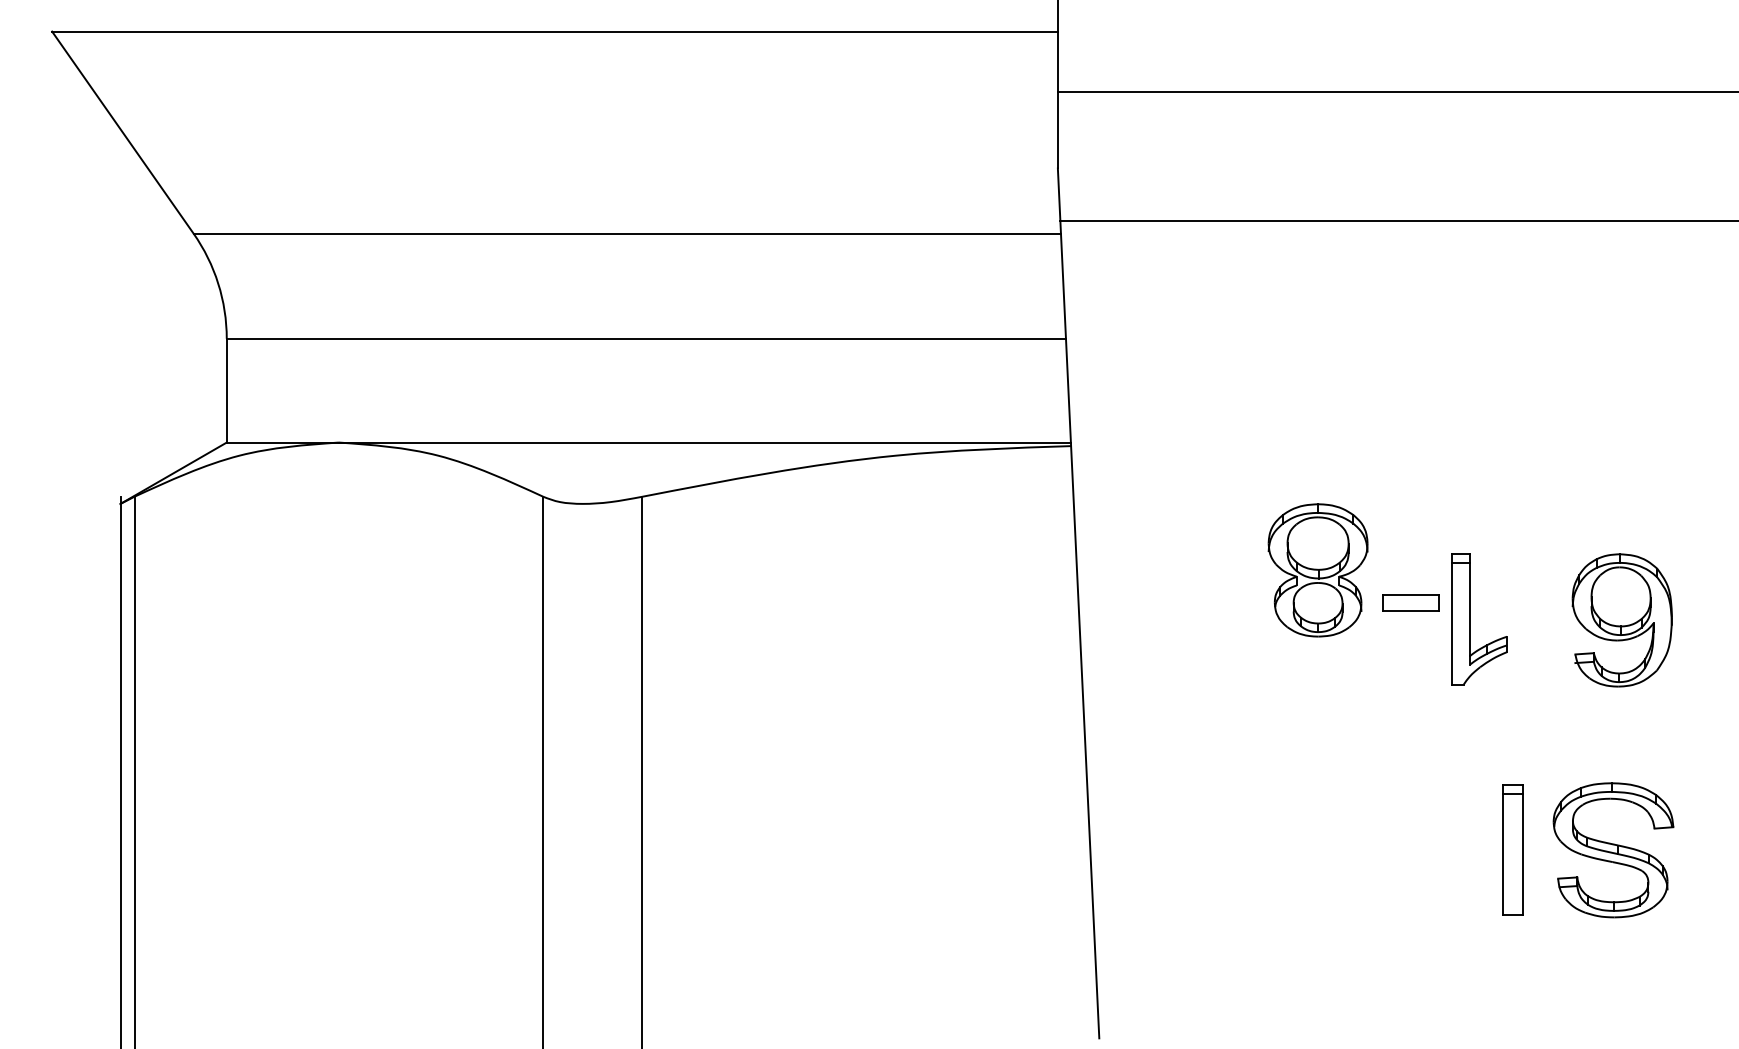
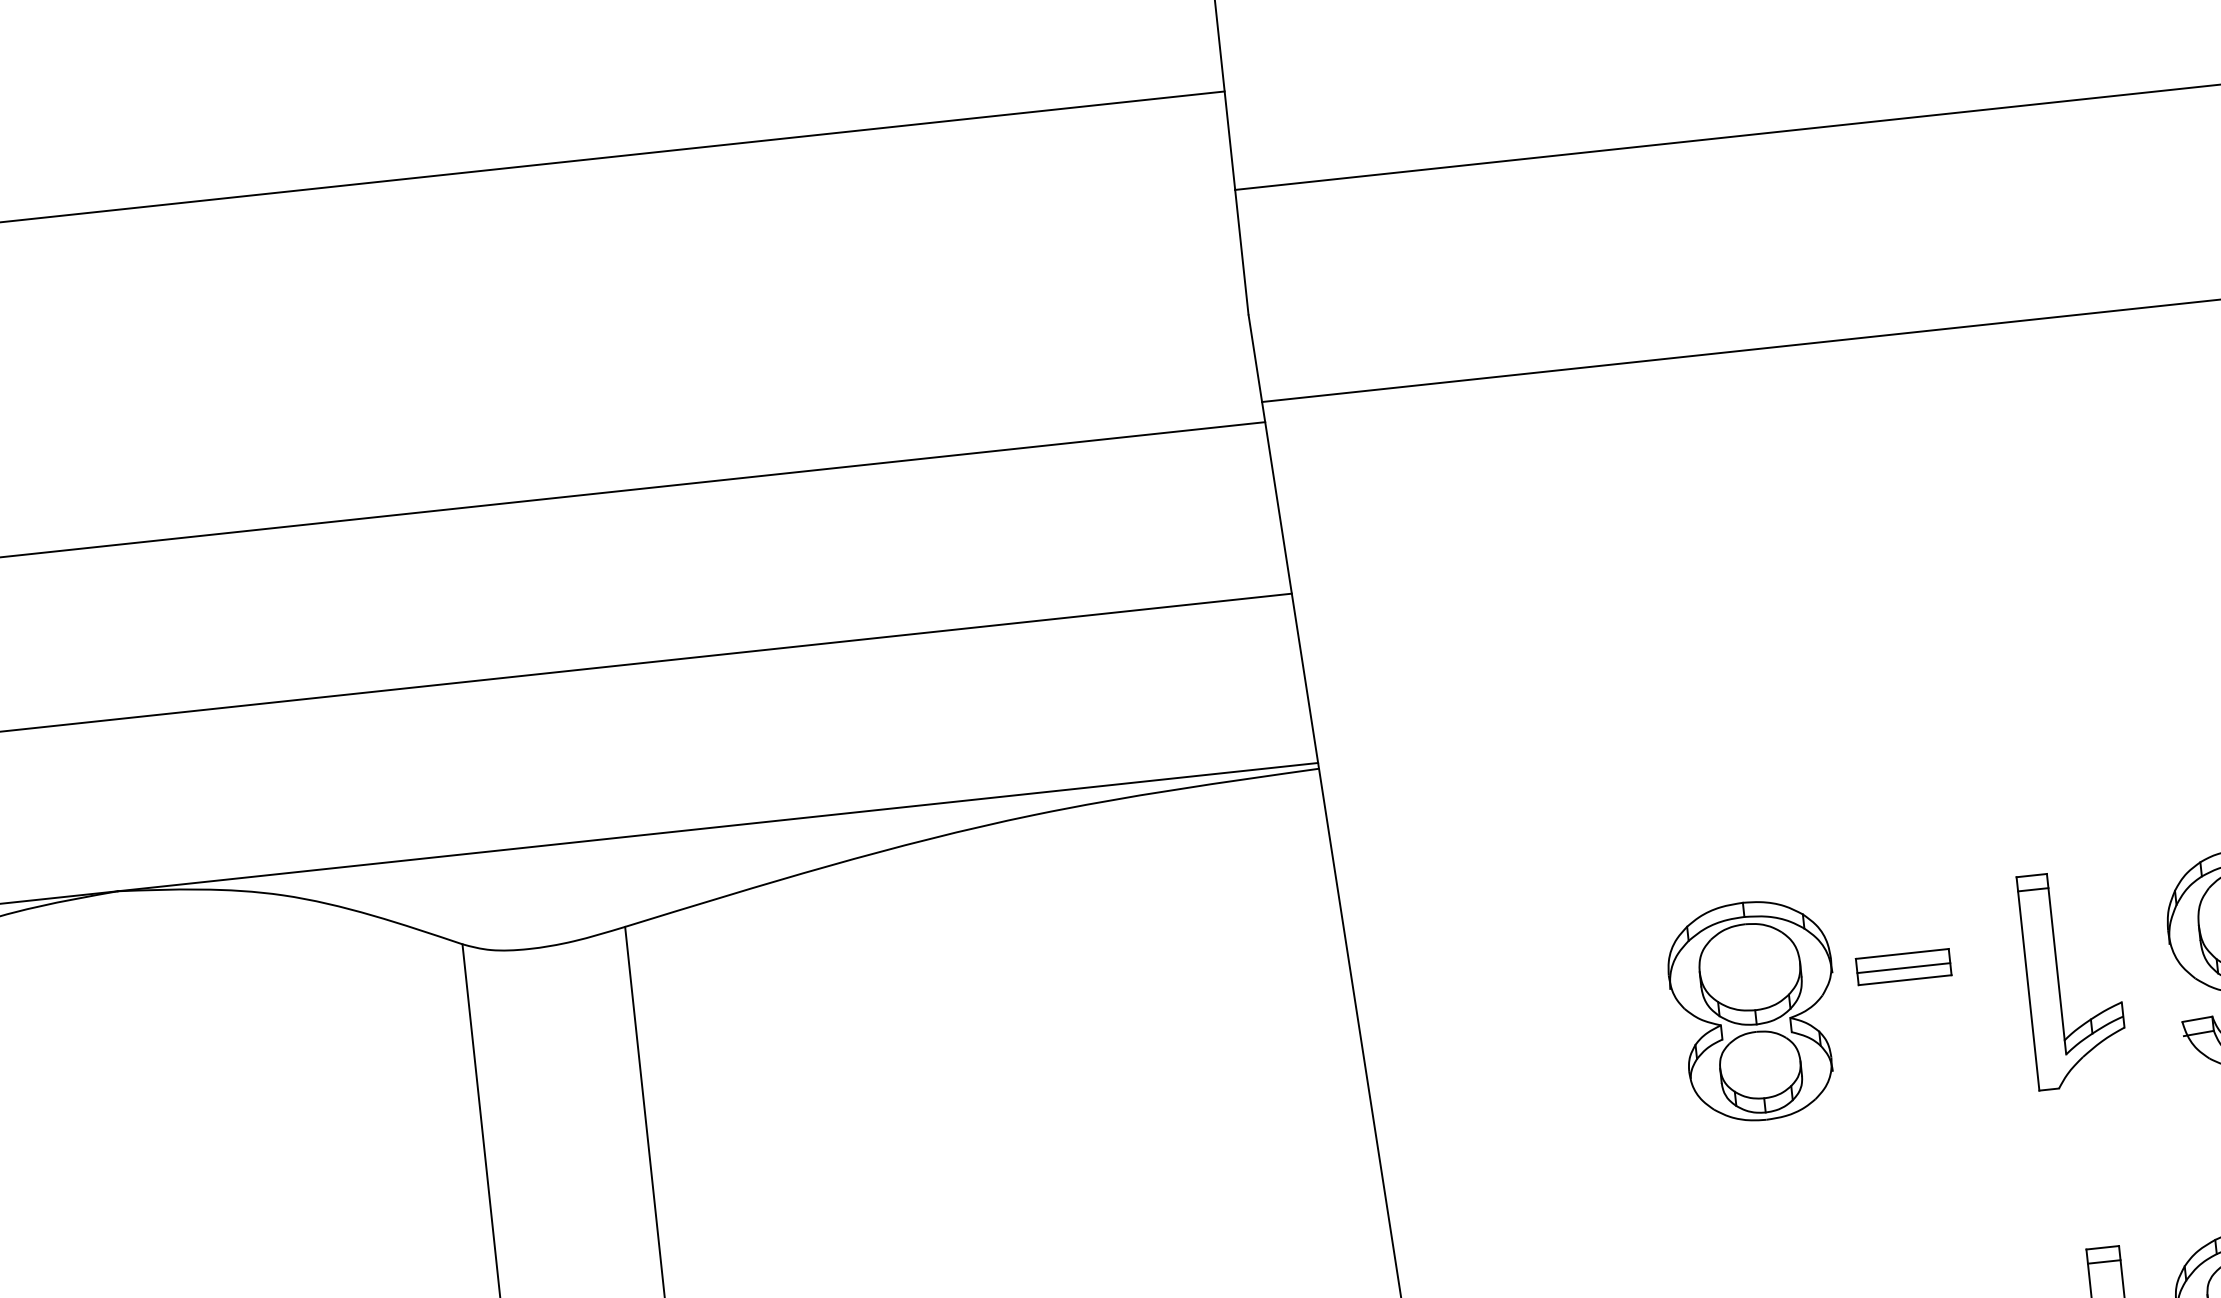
part: (1317, 570) -> (1753, 1011), moved
line: (1410, 604) -> (1903, 968), added
part: (1470, 619) -> (2058, 980), moved

